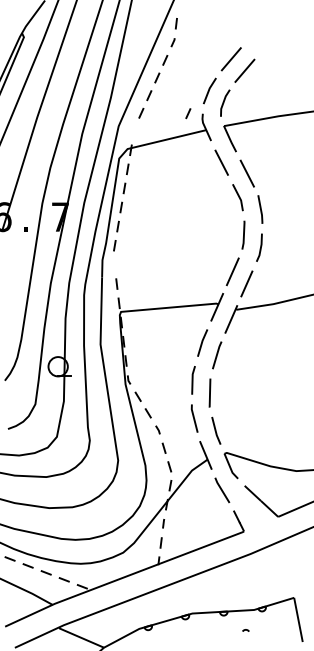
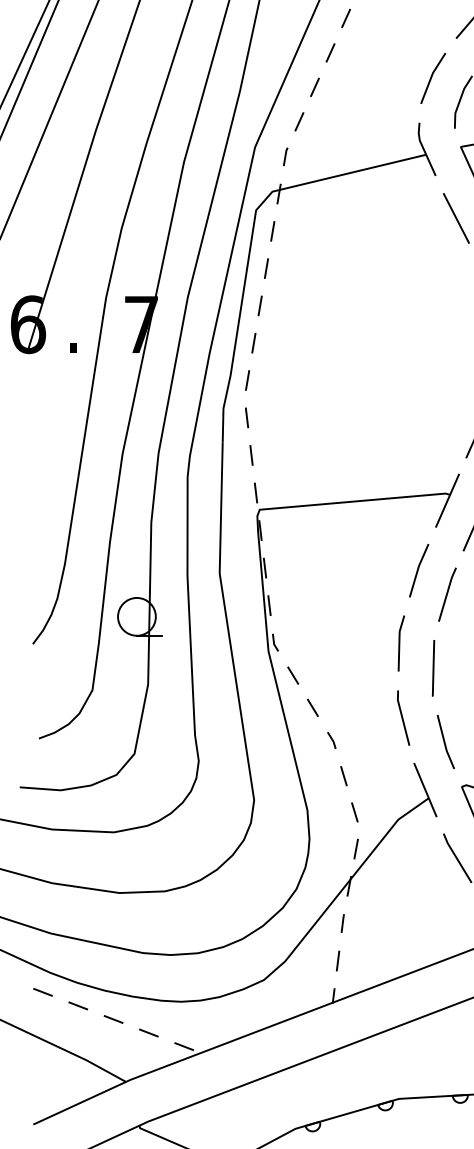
line: (188, 113) -> (391, 122), removed
line: (133, 130) -> (284, 155), added
line: (114, 264) -> (246, 417), added

